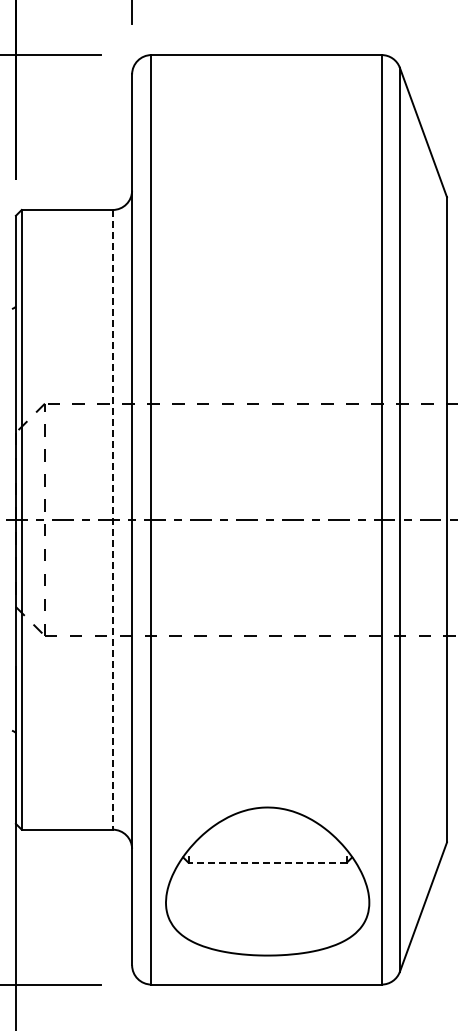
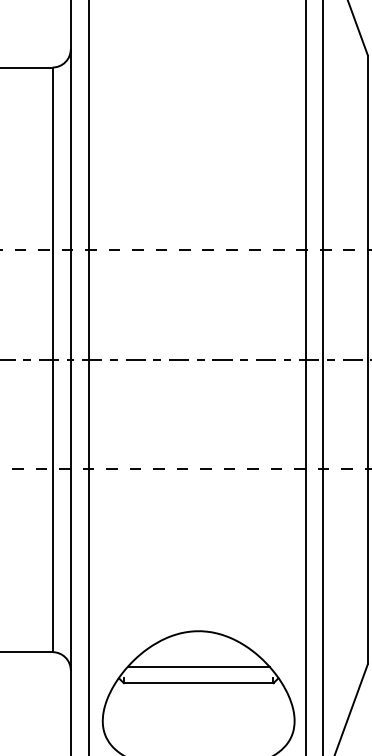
line: (112, 519) -> (52, 359), dashed -> solid
line: (267, 845) -> (198, 667), added
line: (267, 862) -> (198, 683), dashed -> solid

